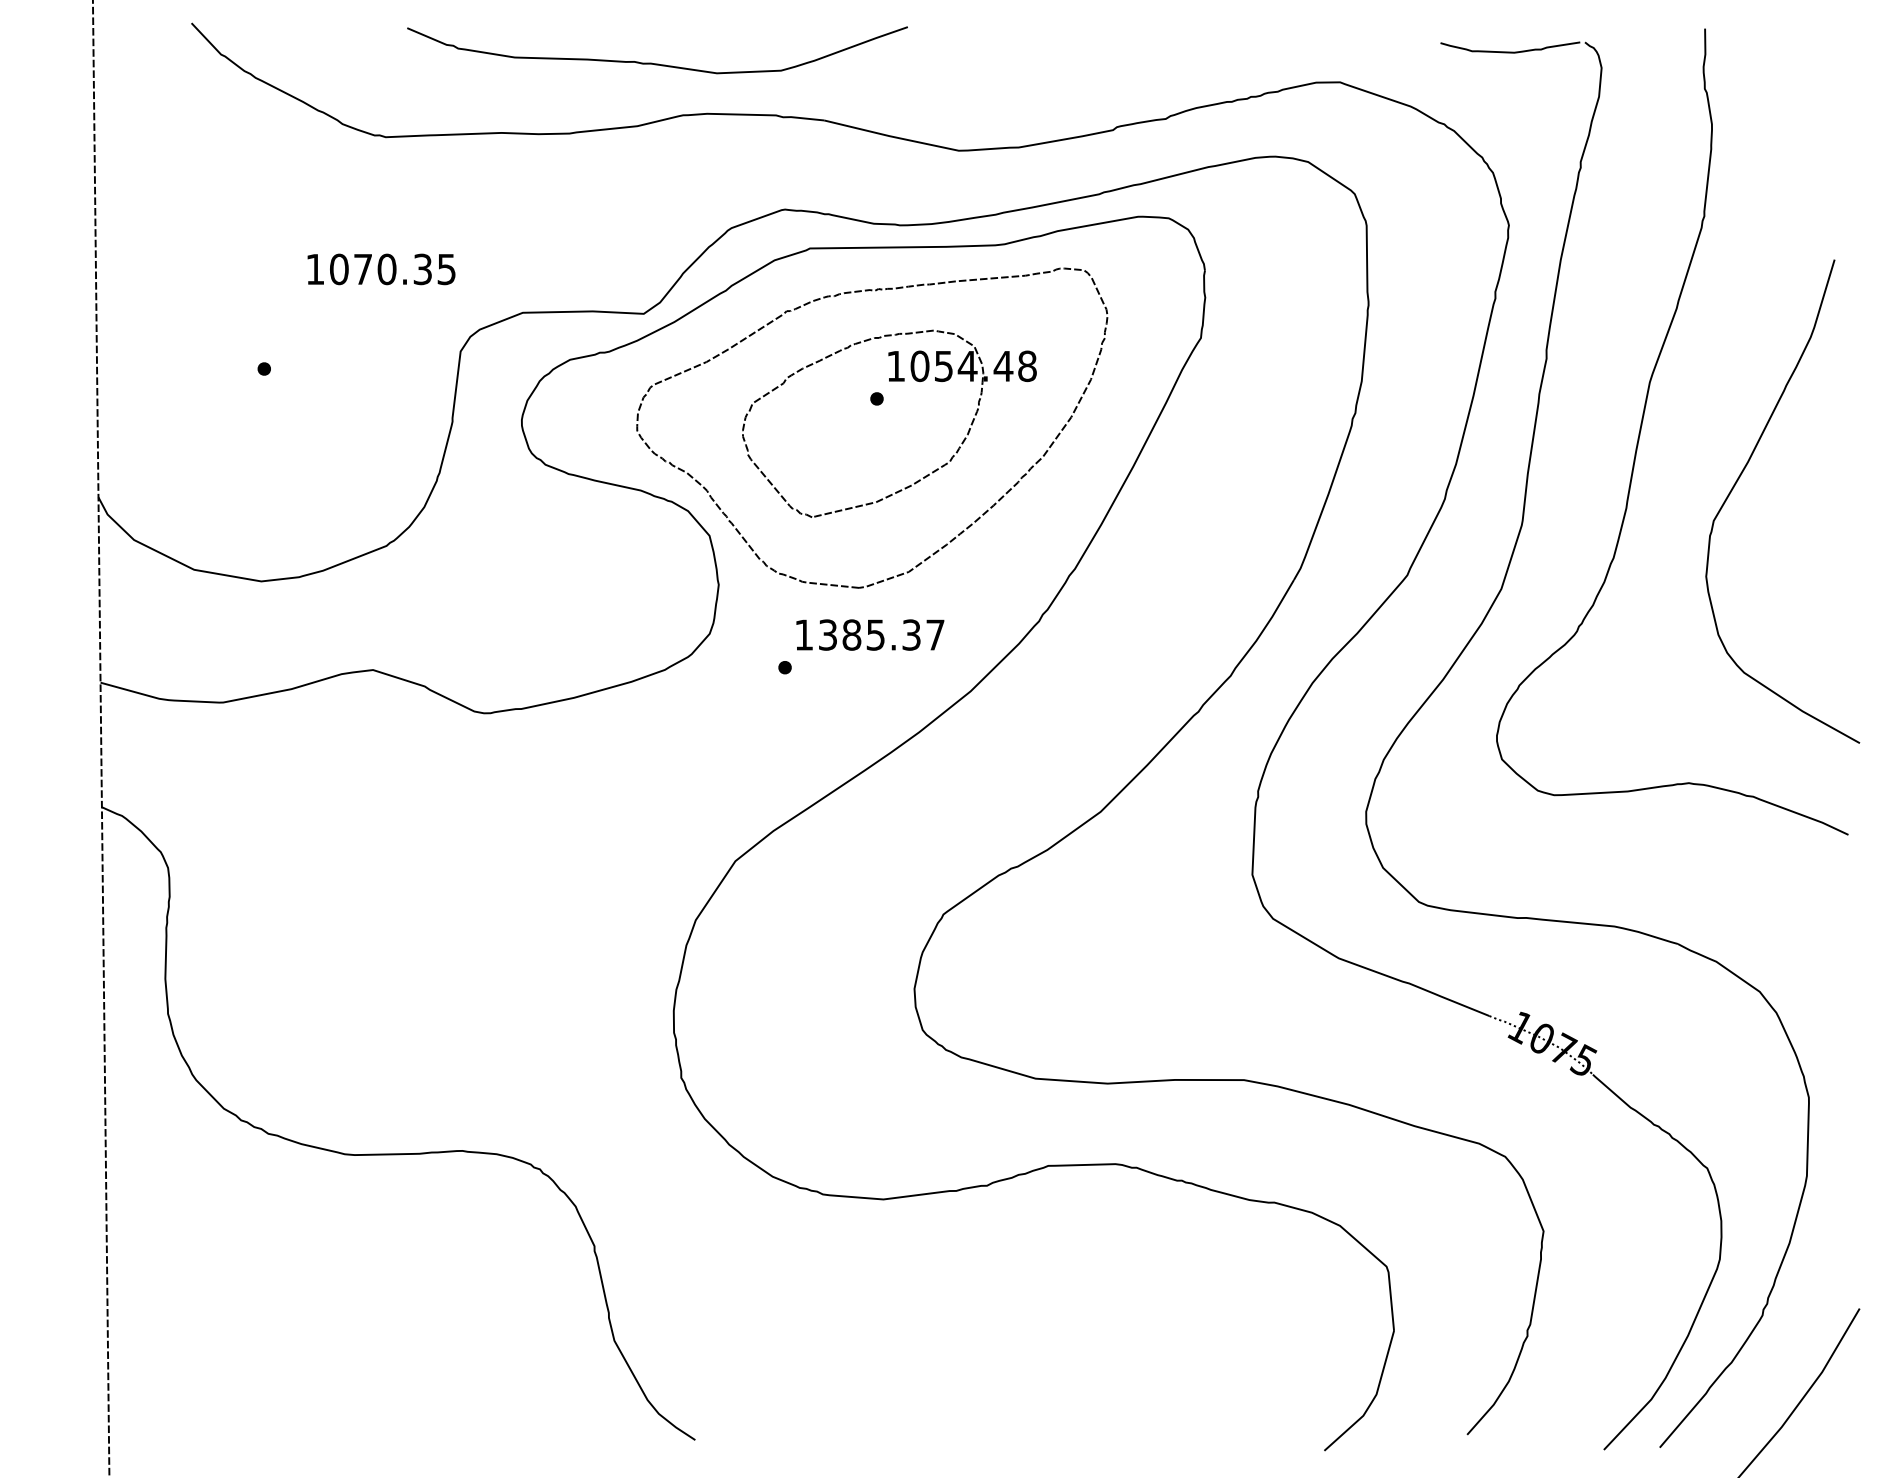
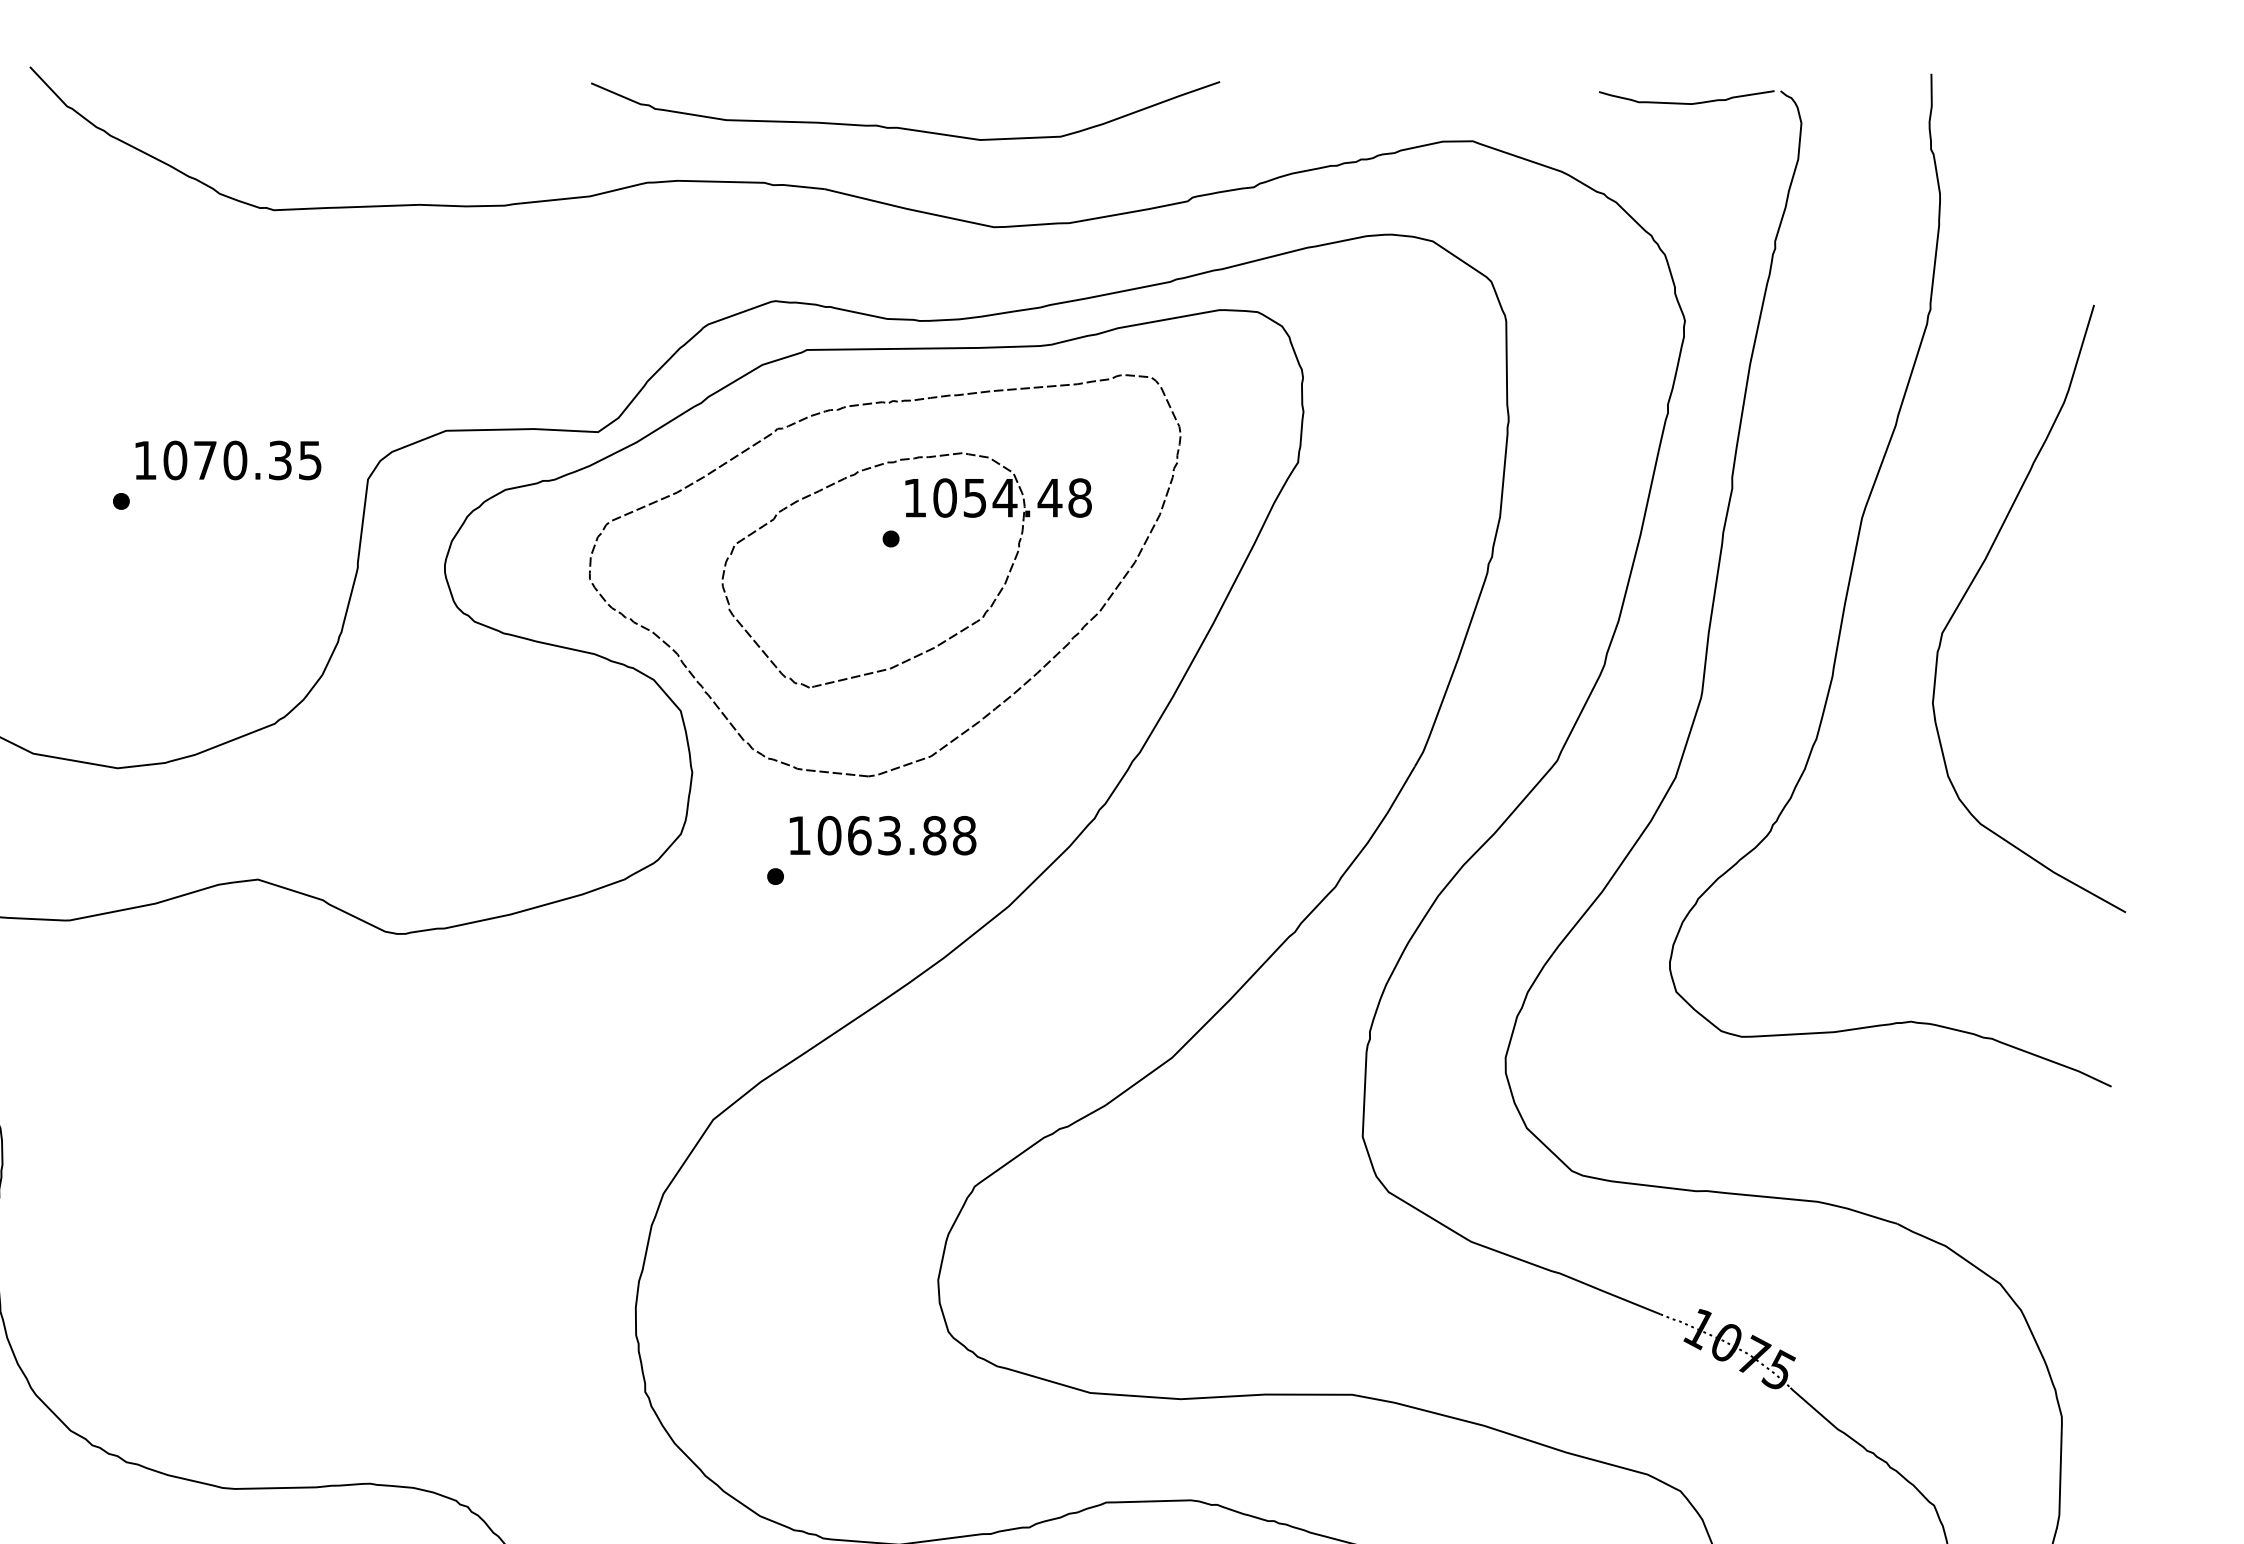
curve: (652, 62) -> (899, 126), moved
text: (381, 269) -> (228, 460), moved
curve: (1740, 477) -> (1975, 578), moved
text: (881, 634) -> (896, 834), 1385.37 -> 1063.88

